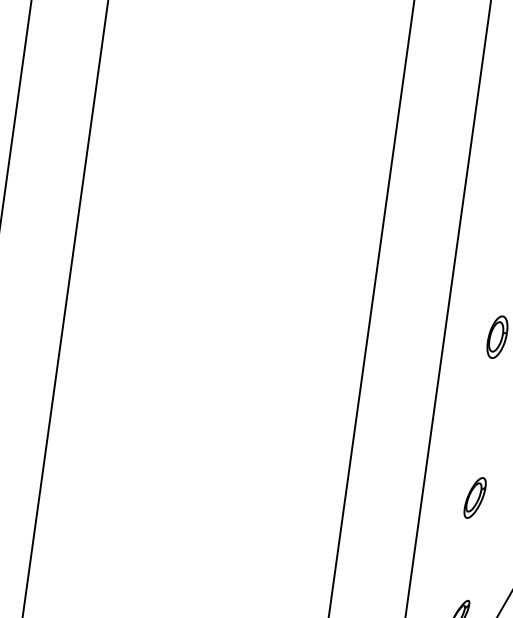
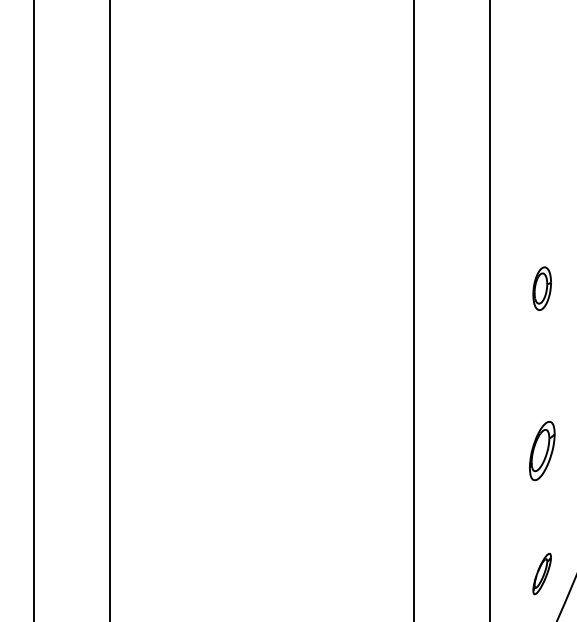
part: (474, 497) -> (541, 450), size x1.4

